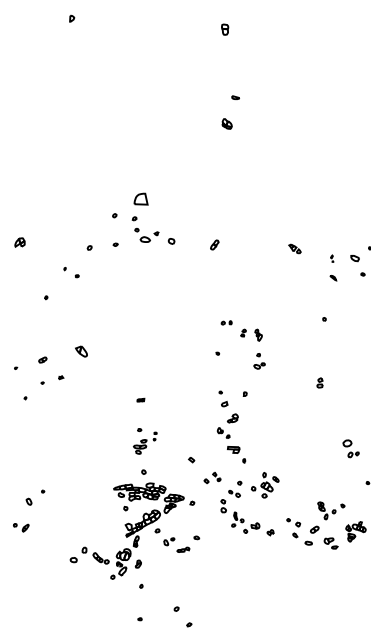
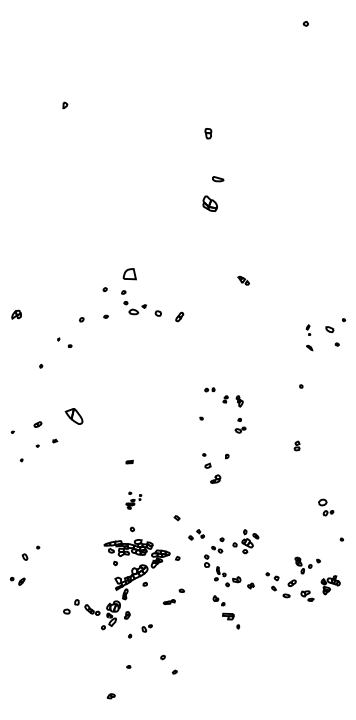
part: (225, 29) -> (208, 133), moved
part: (235, 97) -> (218, 179), size x1.6
part: (227, 123) -> (210, 203), size x1.6
part: (214, 244) -> (179, 316), moved
part: (294, 248) -> (243, 280), moved
part: (332, 258) -> (308, 329), size x1.6
part: (80, 351) -> (73, 416), size x1.6
part: (145, 441) -> (133, 500), size x0.7
part: (231, 445) -> (226, 612), moved
part: (168, 541) -> (146, 628), moved

